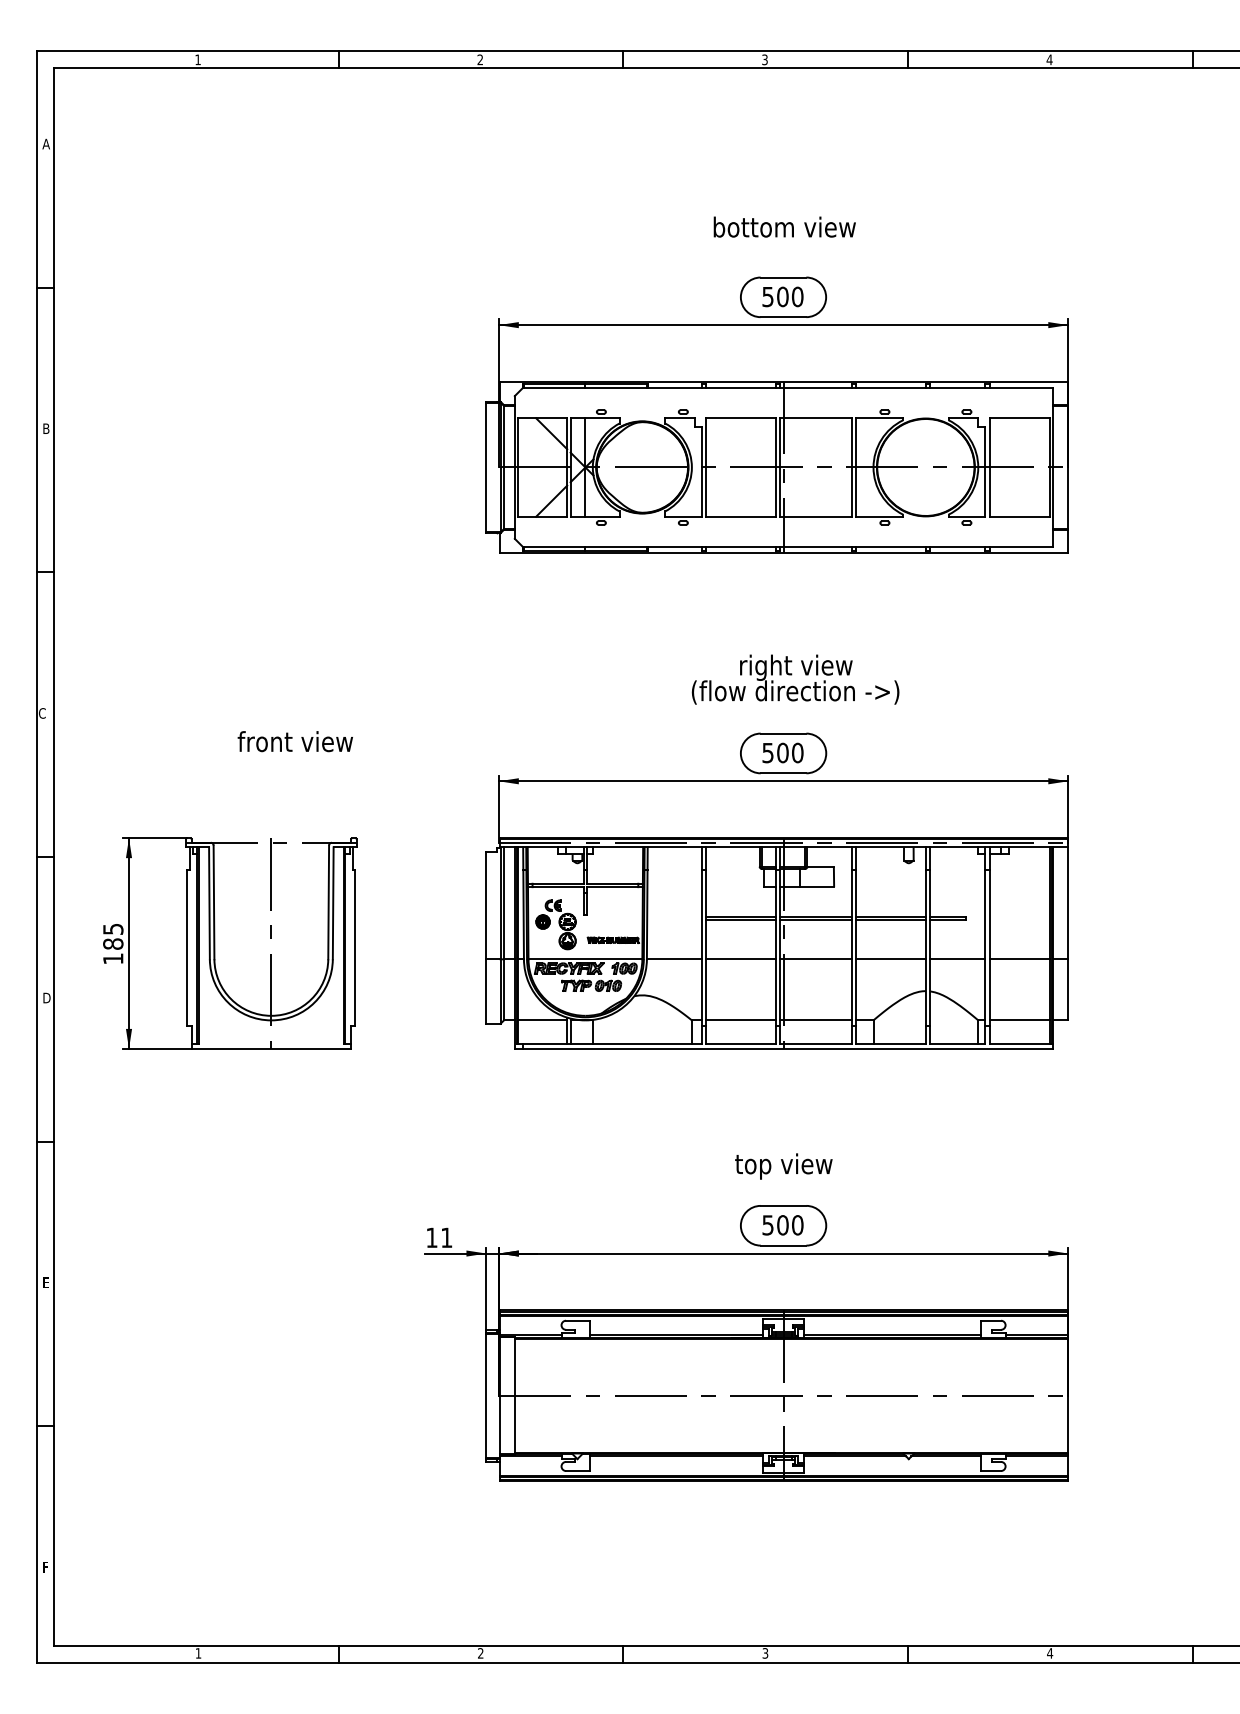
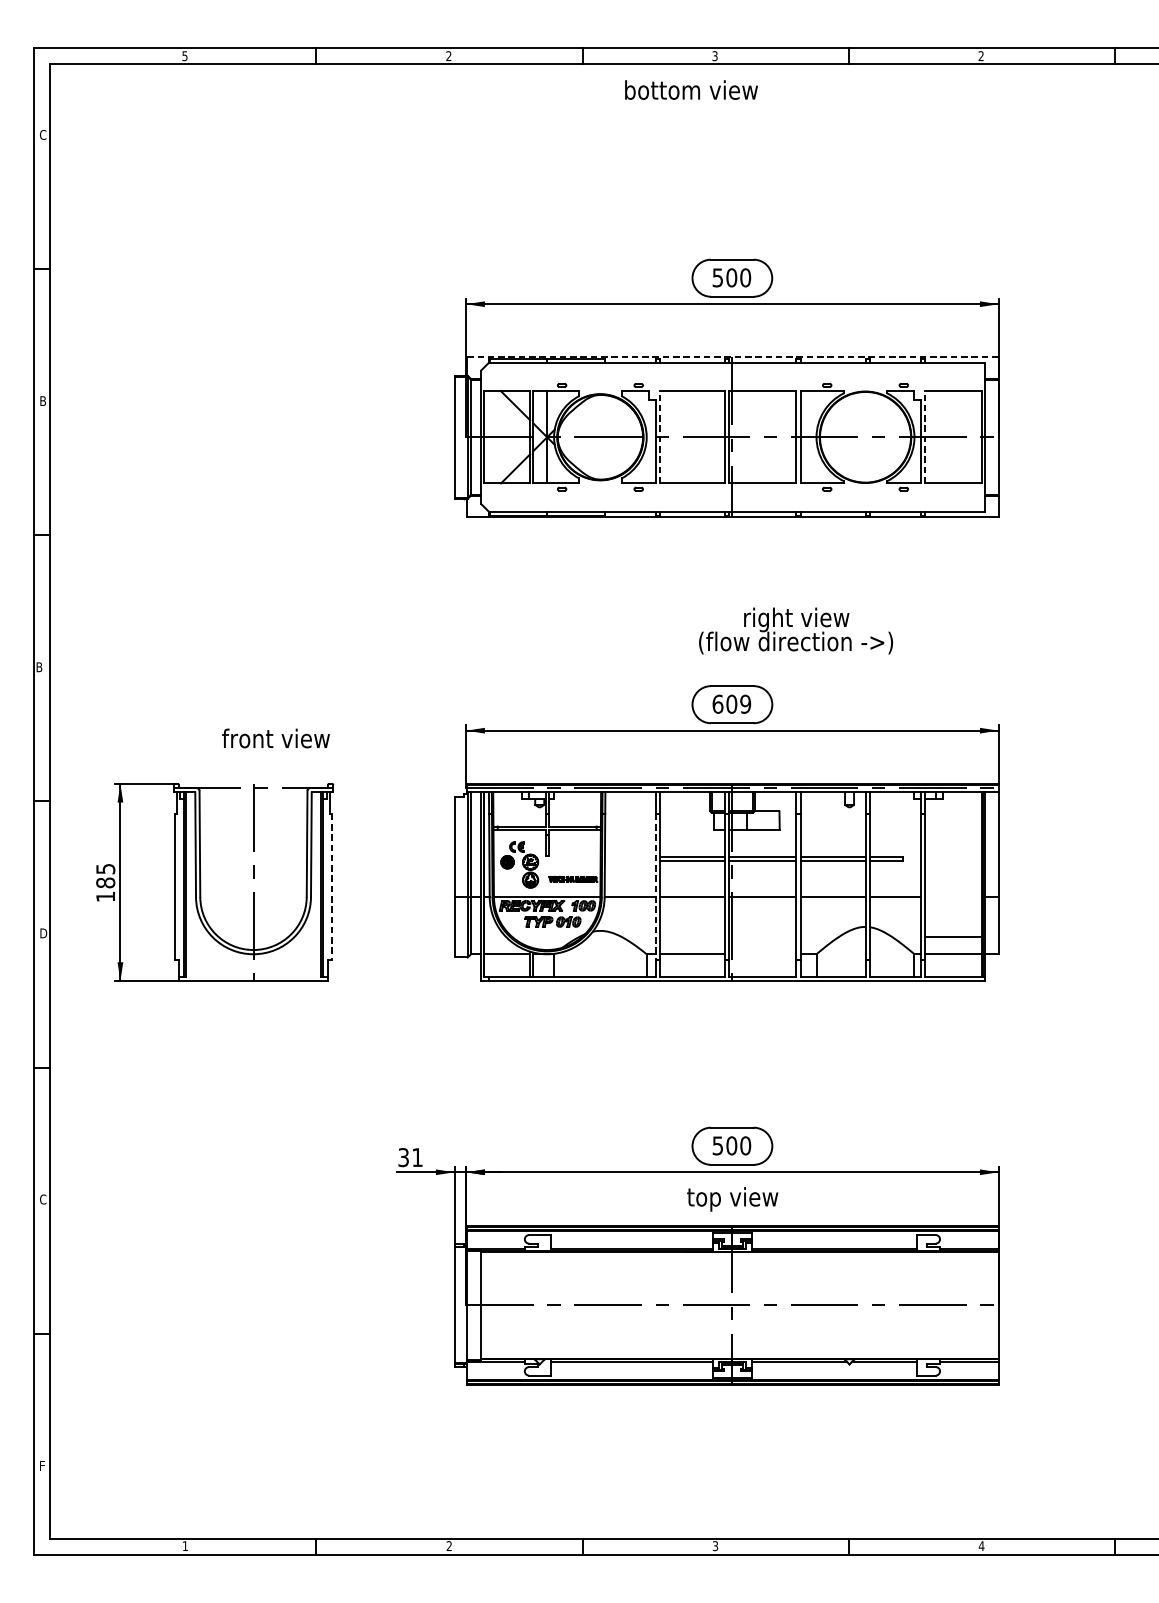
text: (197, 59) -> (184, 55), 1 -> 5
text: (1049, 59) -> (981, 55), 4 -> 2
text: (45, 143) -> (42, 134), A -> C
text: (784, 226) -> (691, 89), moved
line: (784, 382) -> (733, 357), solid -> dashed
line: (706, 467) -> (660, 437), solid -> dashed
line: (989, 467) -> (924, 437), solid -> dashed
text: (795, 679) -> (795, 630), moved
text: (41, 713) -> (38, 667), C -> B
text: (294, 741) -> (275, 738), moved
text: (782, 752) -> (731, 703), 500 -> 609
line: (355, 948) -> (332, 887), solid -> dashed
line: (701, 948) -> (655, 887), solid -> dashed
line: (1019, 959) -> (953, 937), moved
line: (815, 1020) -> (762, 954), removed
text: (783, 1166) -> (732, 1199), moved
text: (431, 1237) -> (403, 1157), 11 -> 31
text: (46, 1282) -> (43, 1199), E -> C

